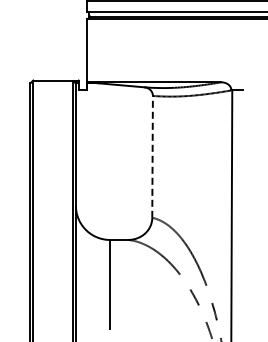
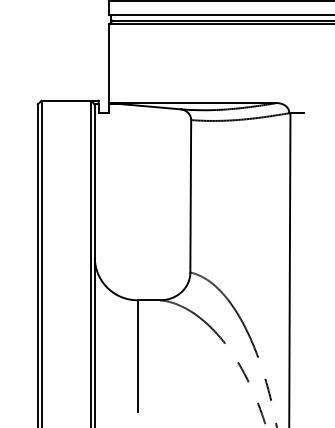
line: (152, 156) -> (190, 195), dashed -> solid

